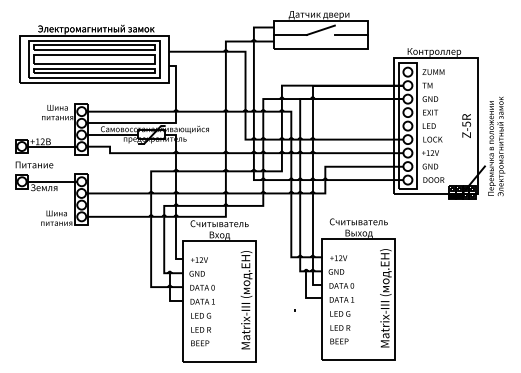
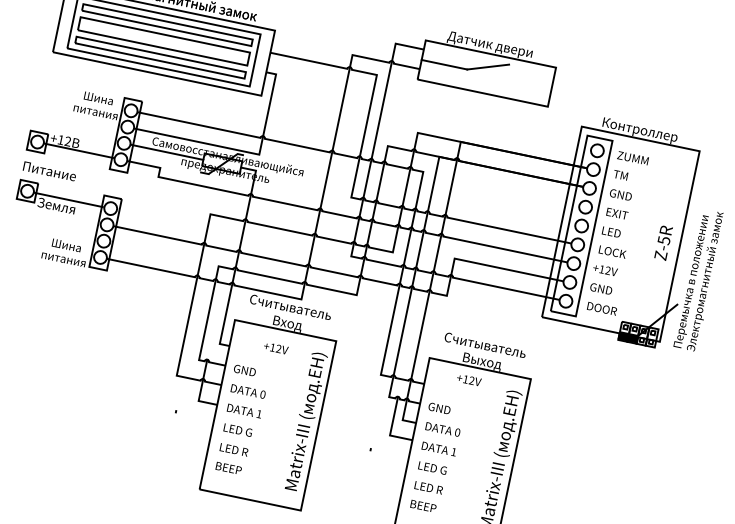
line: (350, 34) -> (528, 81), removed
text: (338, 257) -> (469, 379), moved
text: (199, 259) -> (276, 347), moved

